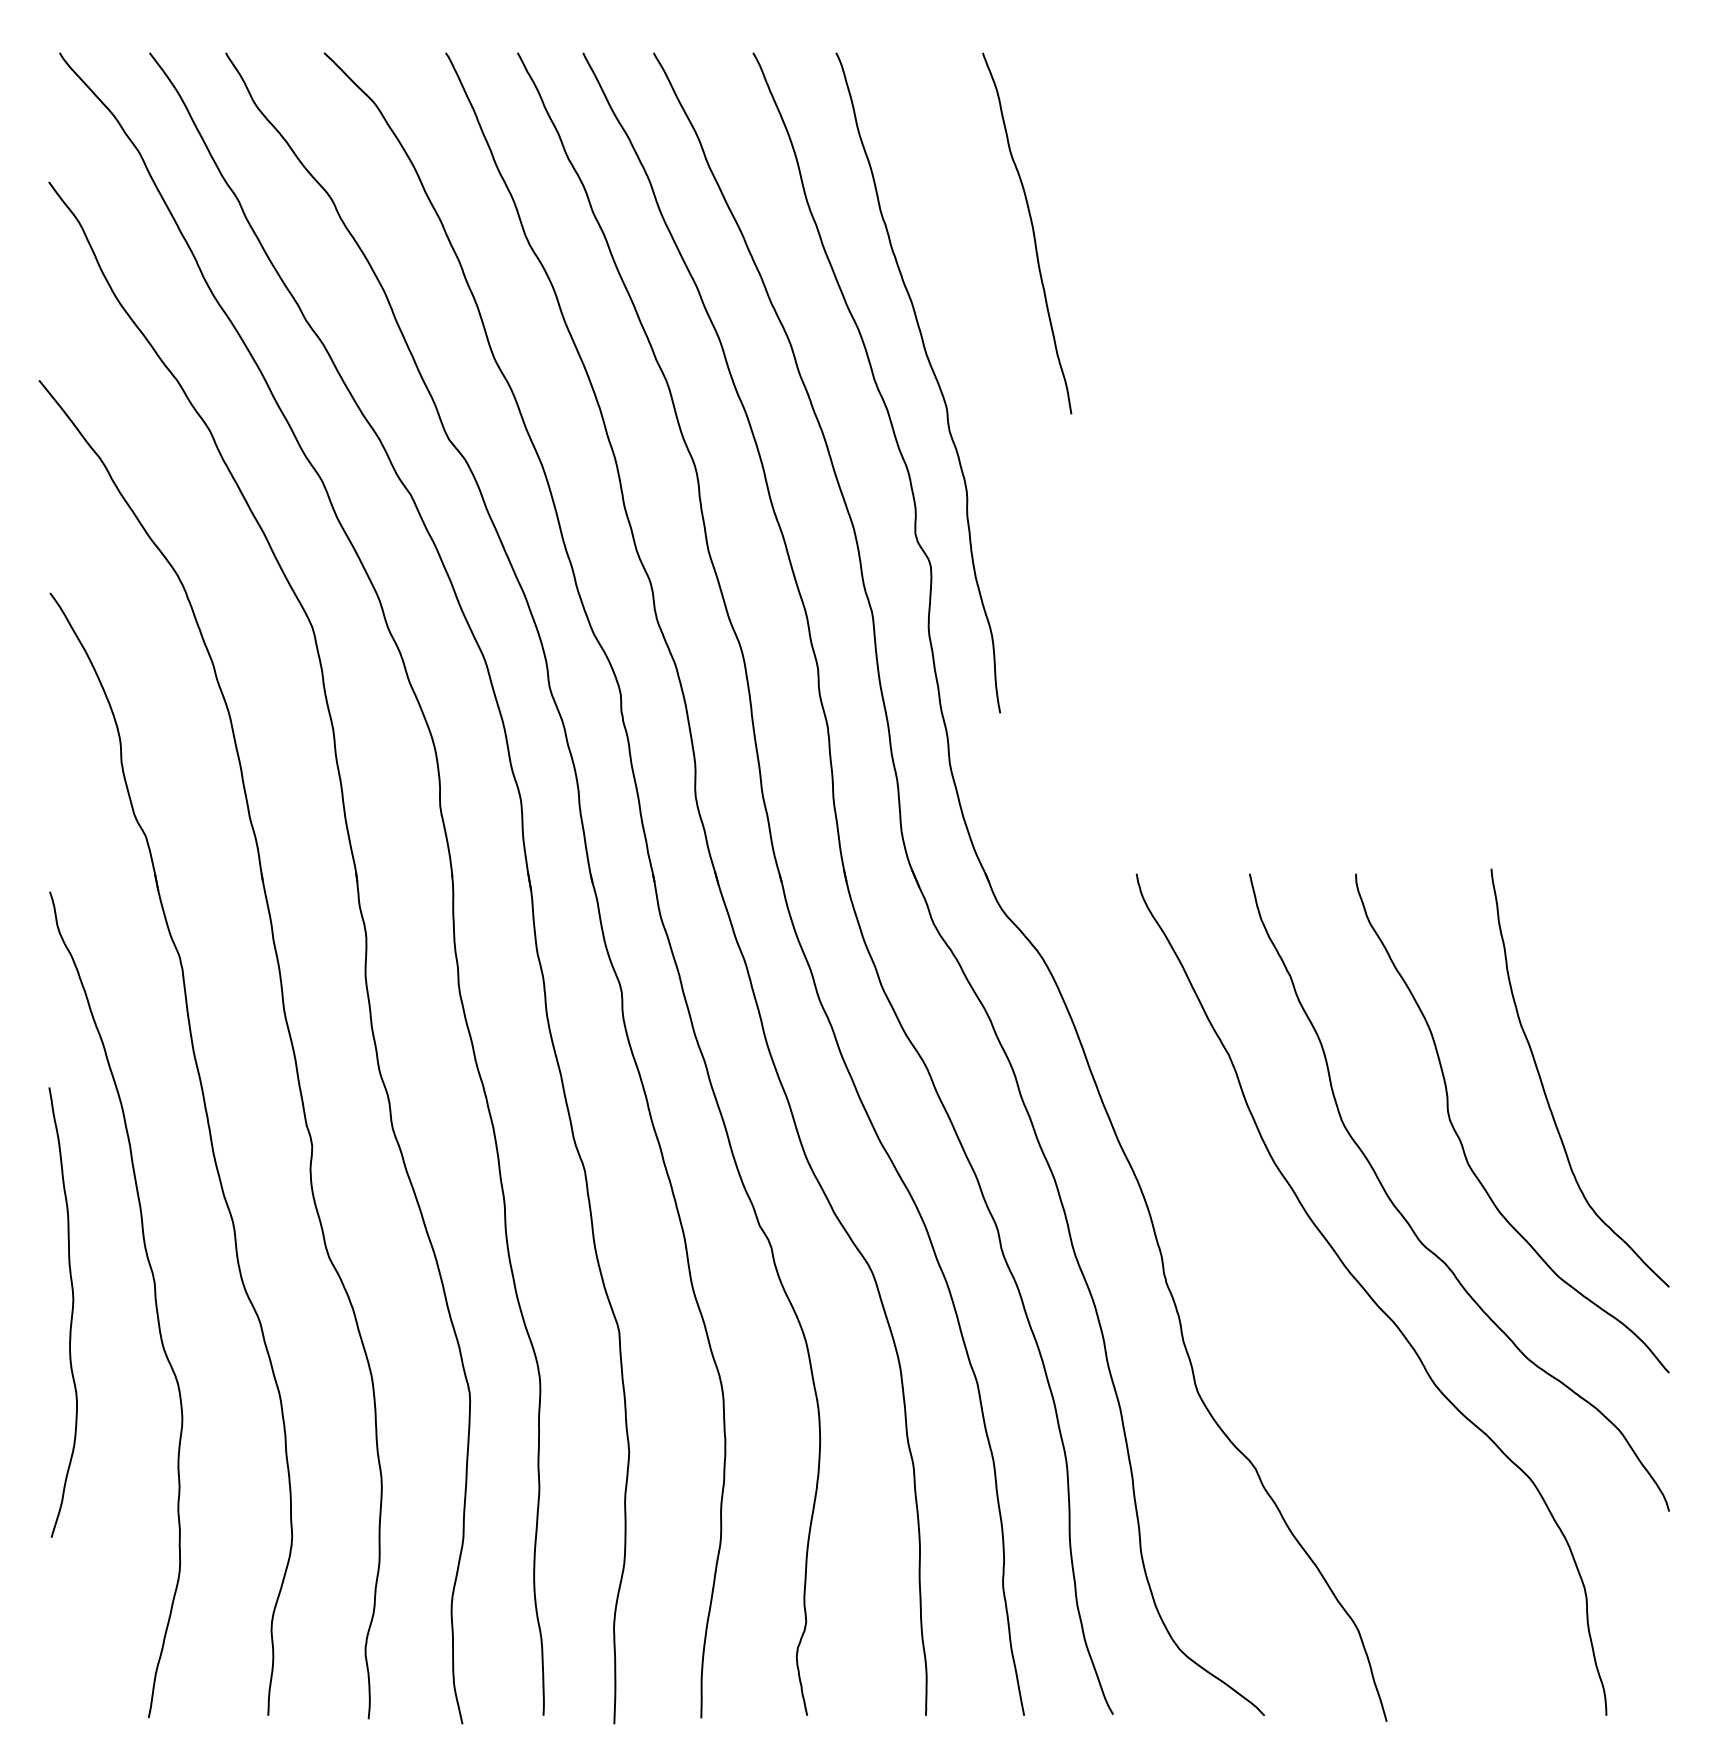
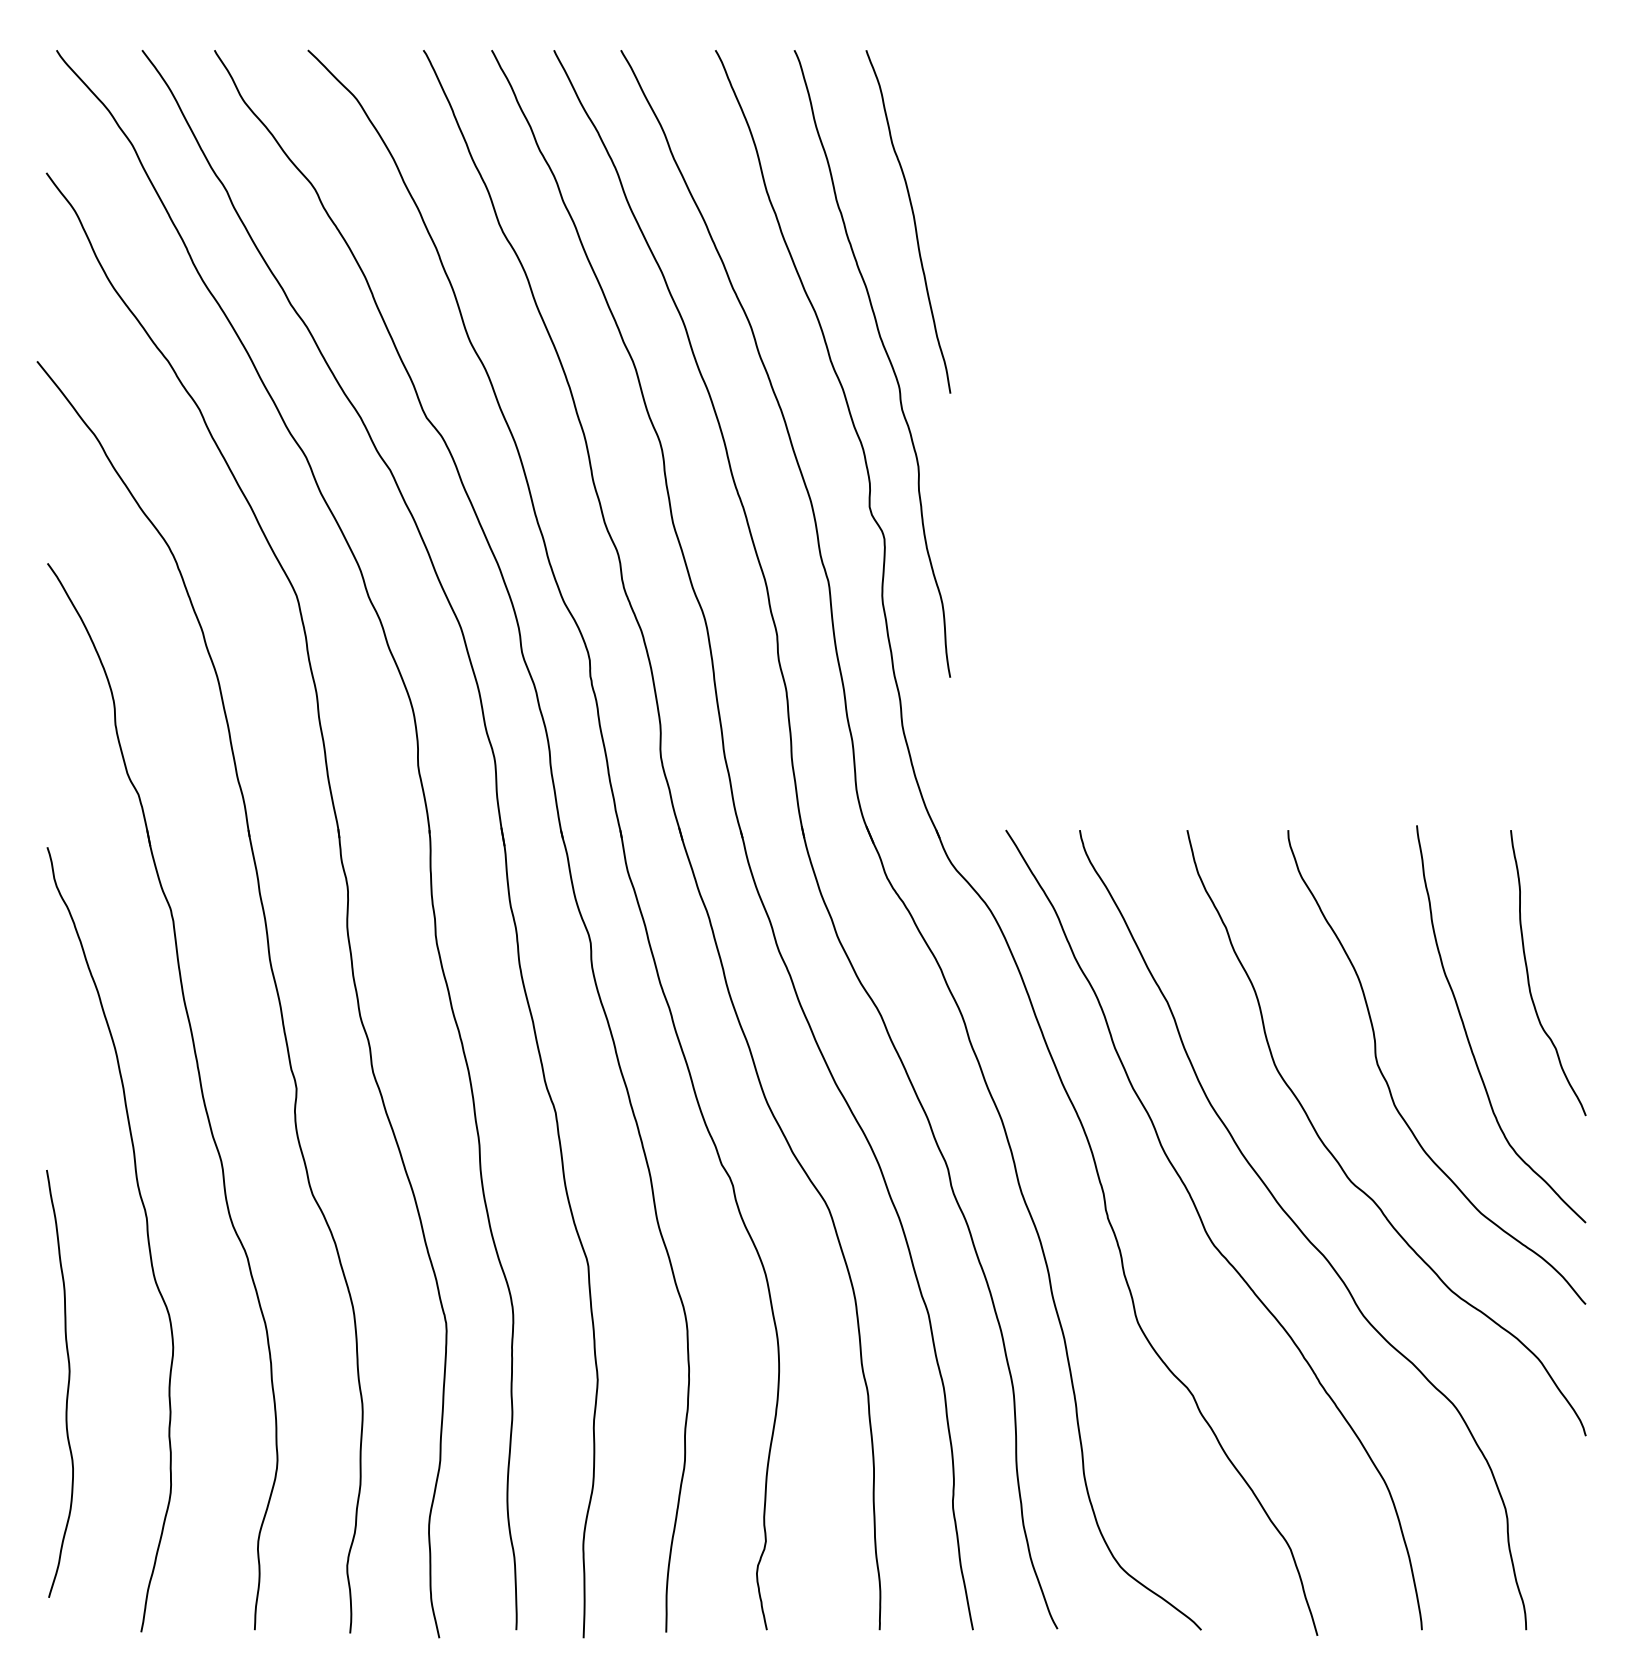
curve: (1032, 232) -> (913, 220), moved
curve: (1609, 1027) -> (1529, 976), added
curve: (1271, 1298) -> (1207, 1233), added
curve: (71, 1312) -> (67, 1383), moved

